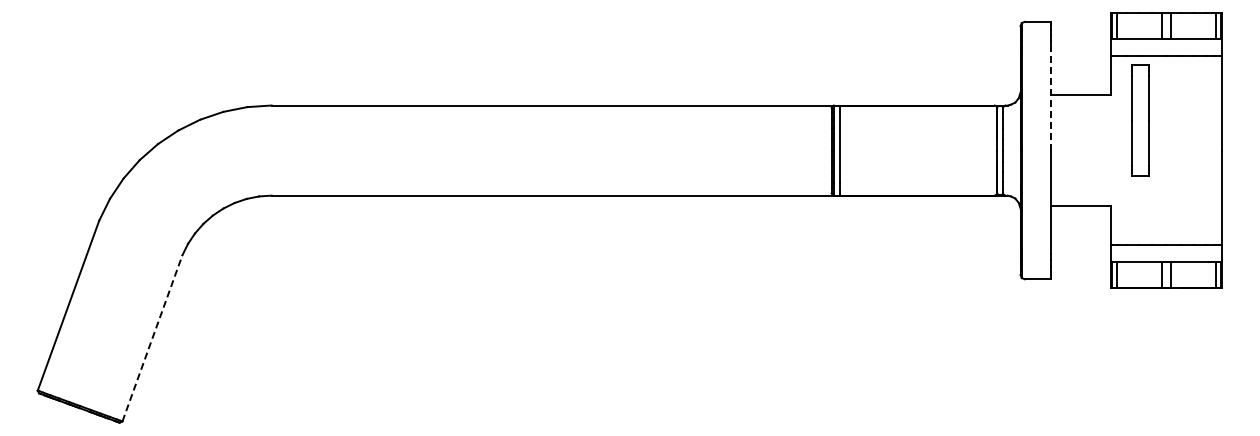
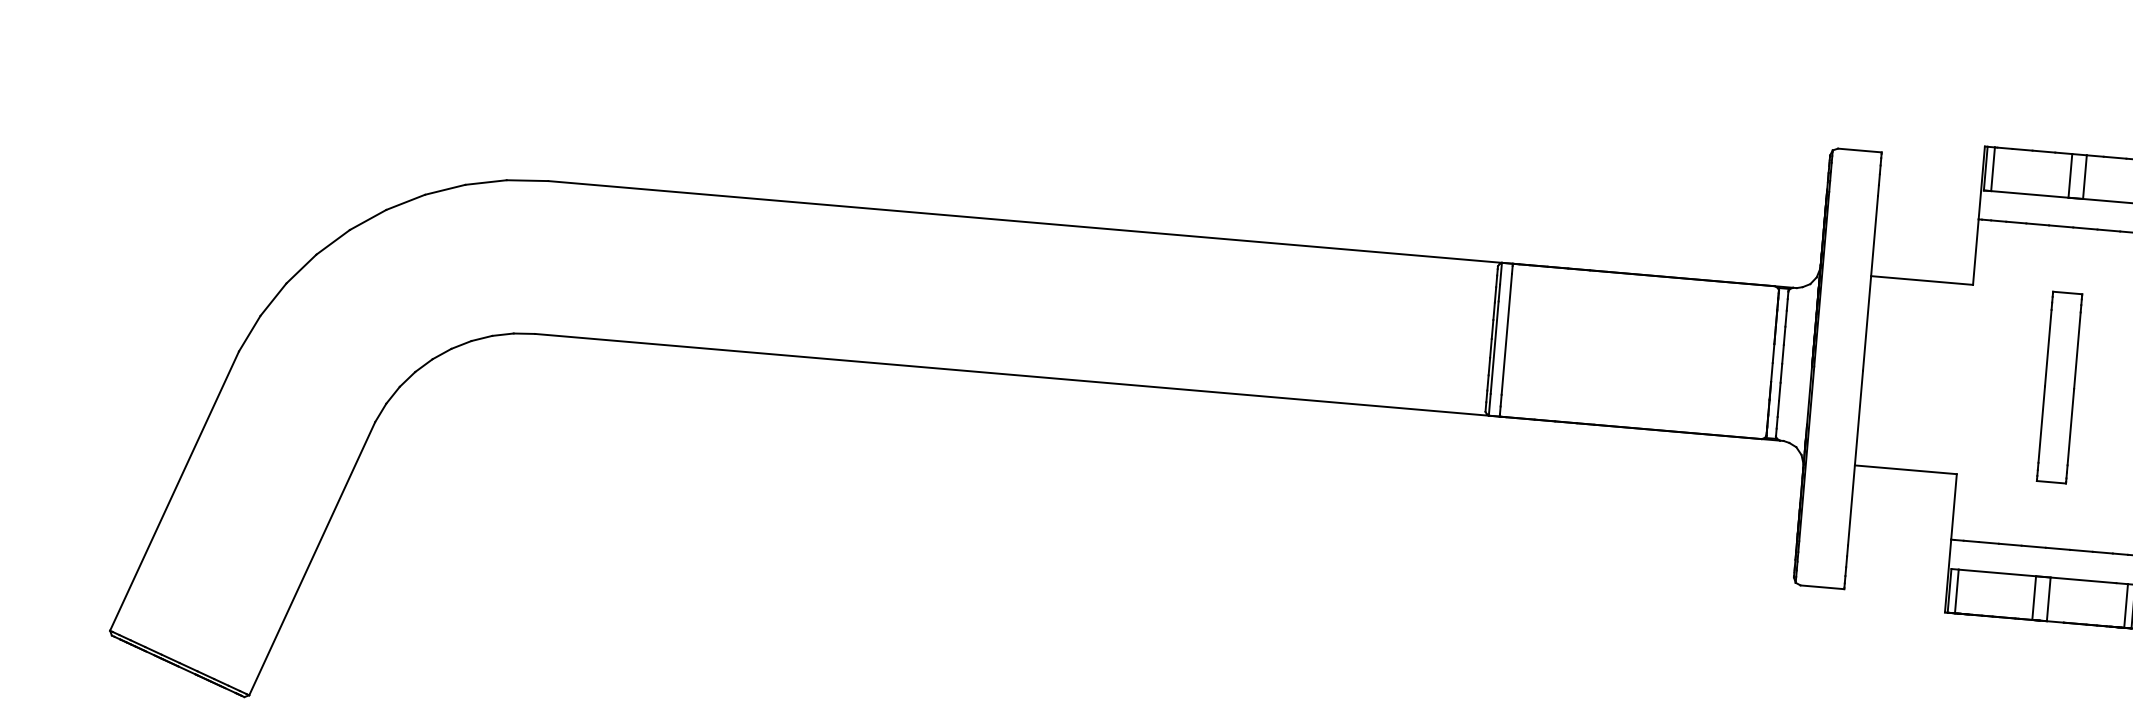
line: (1050, 98) -> (1870, 282), dashed -> solid
part: (1140, 120) -> (2059, 387), moved
line: (152, 337) -> (312, 557), dashed -> solid

